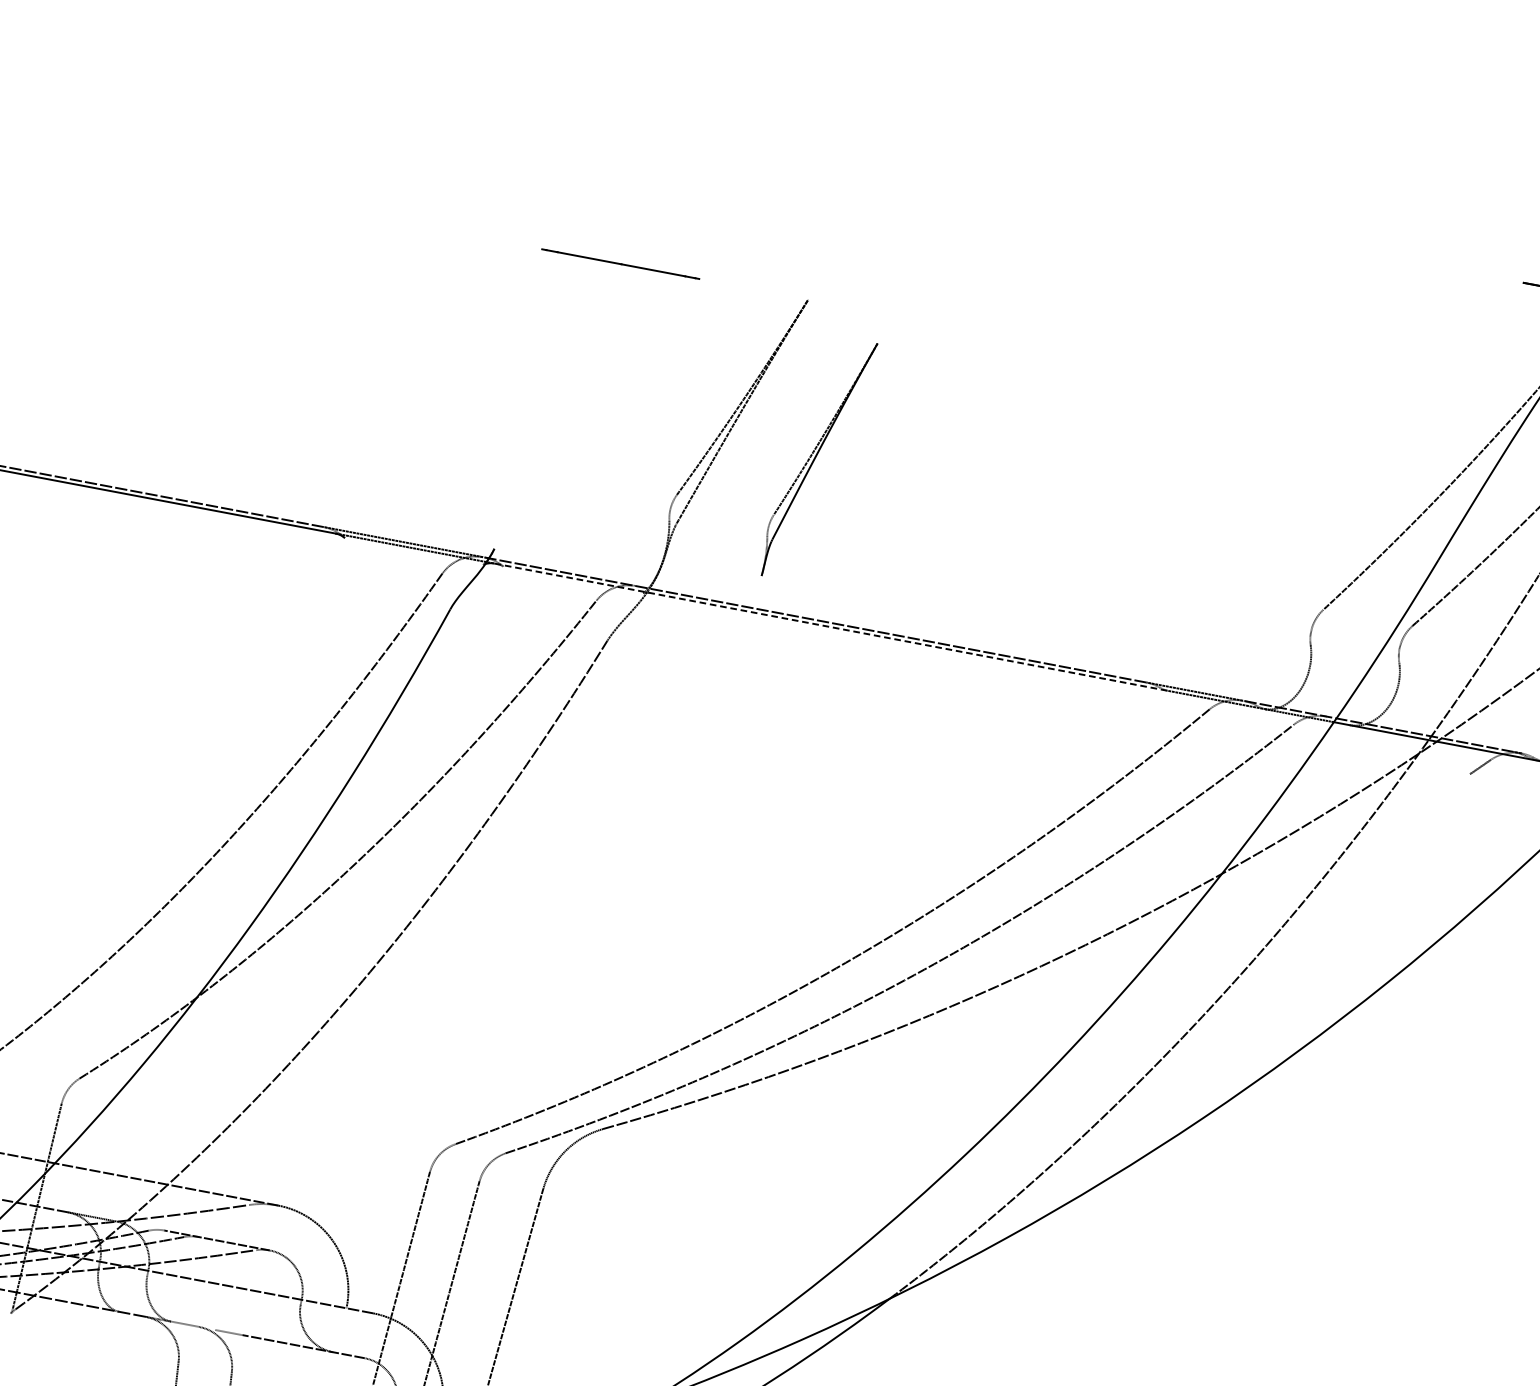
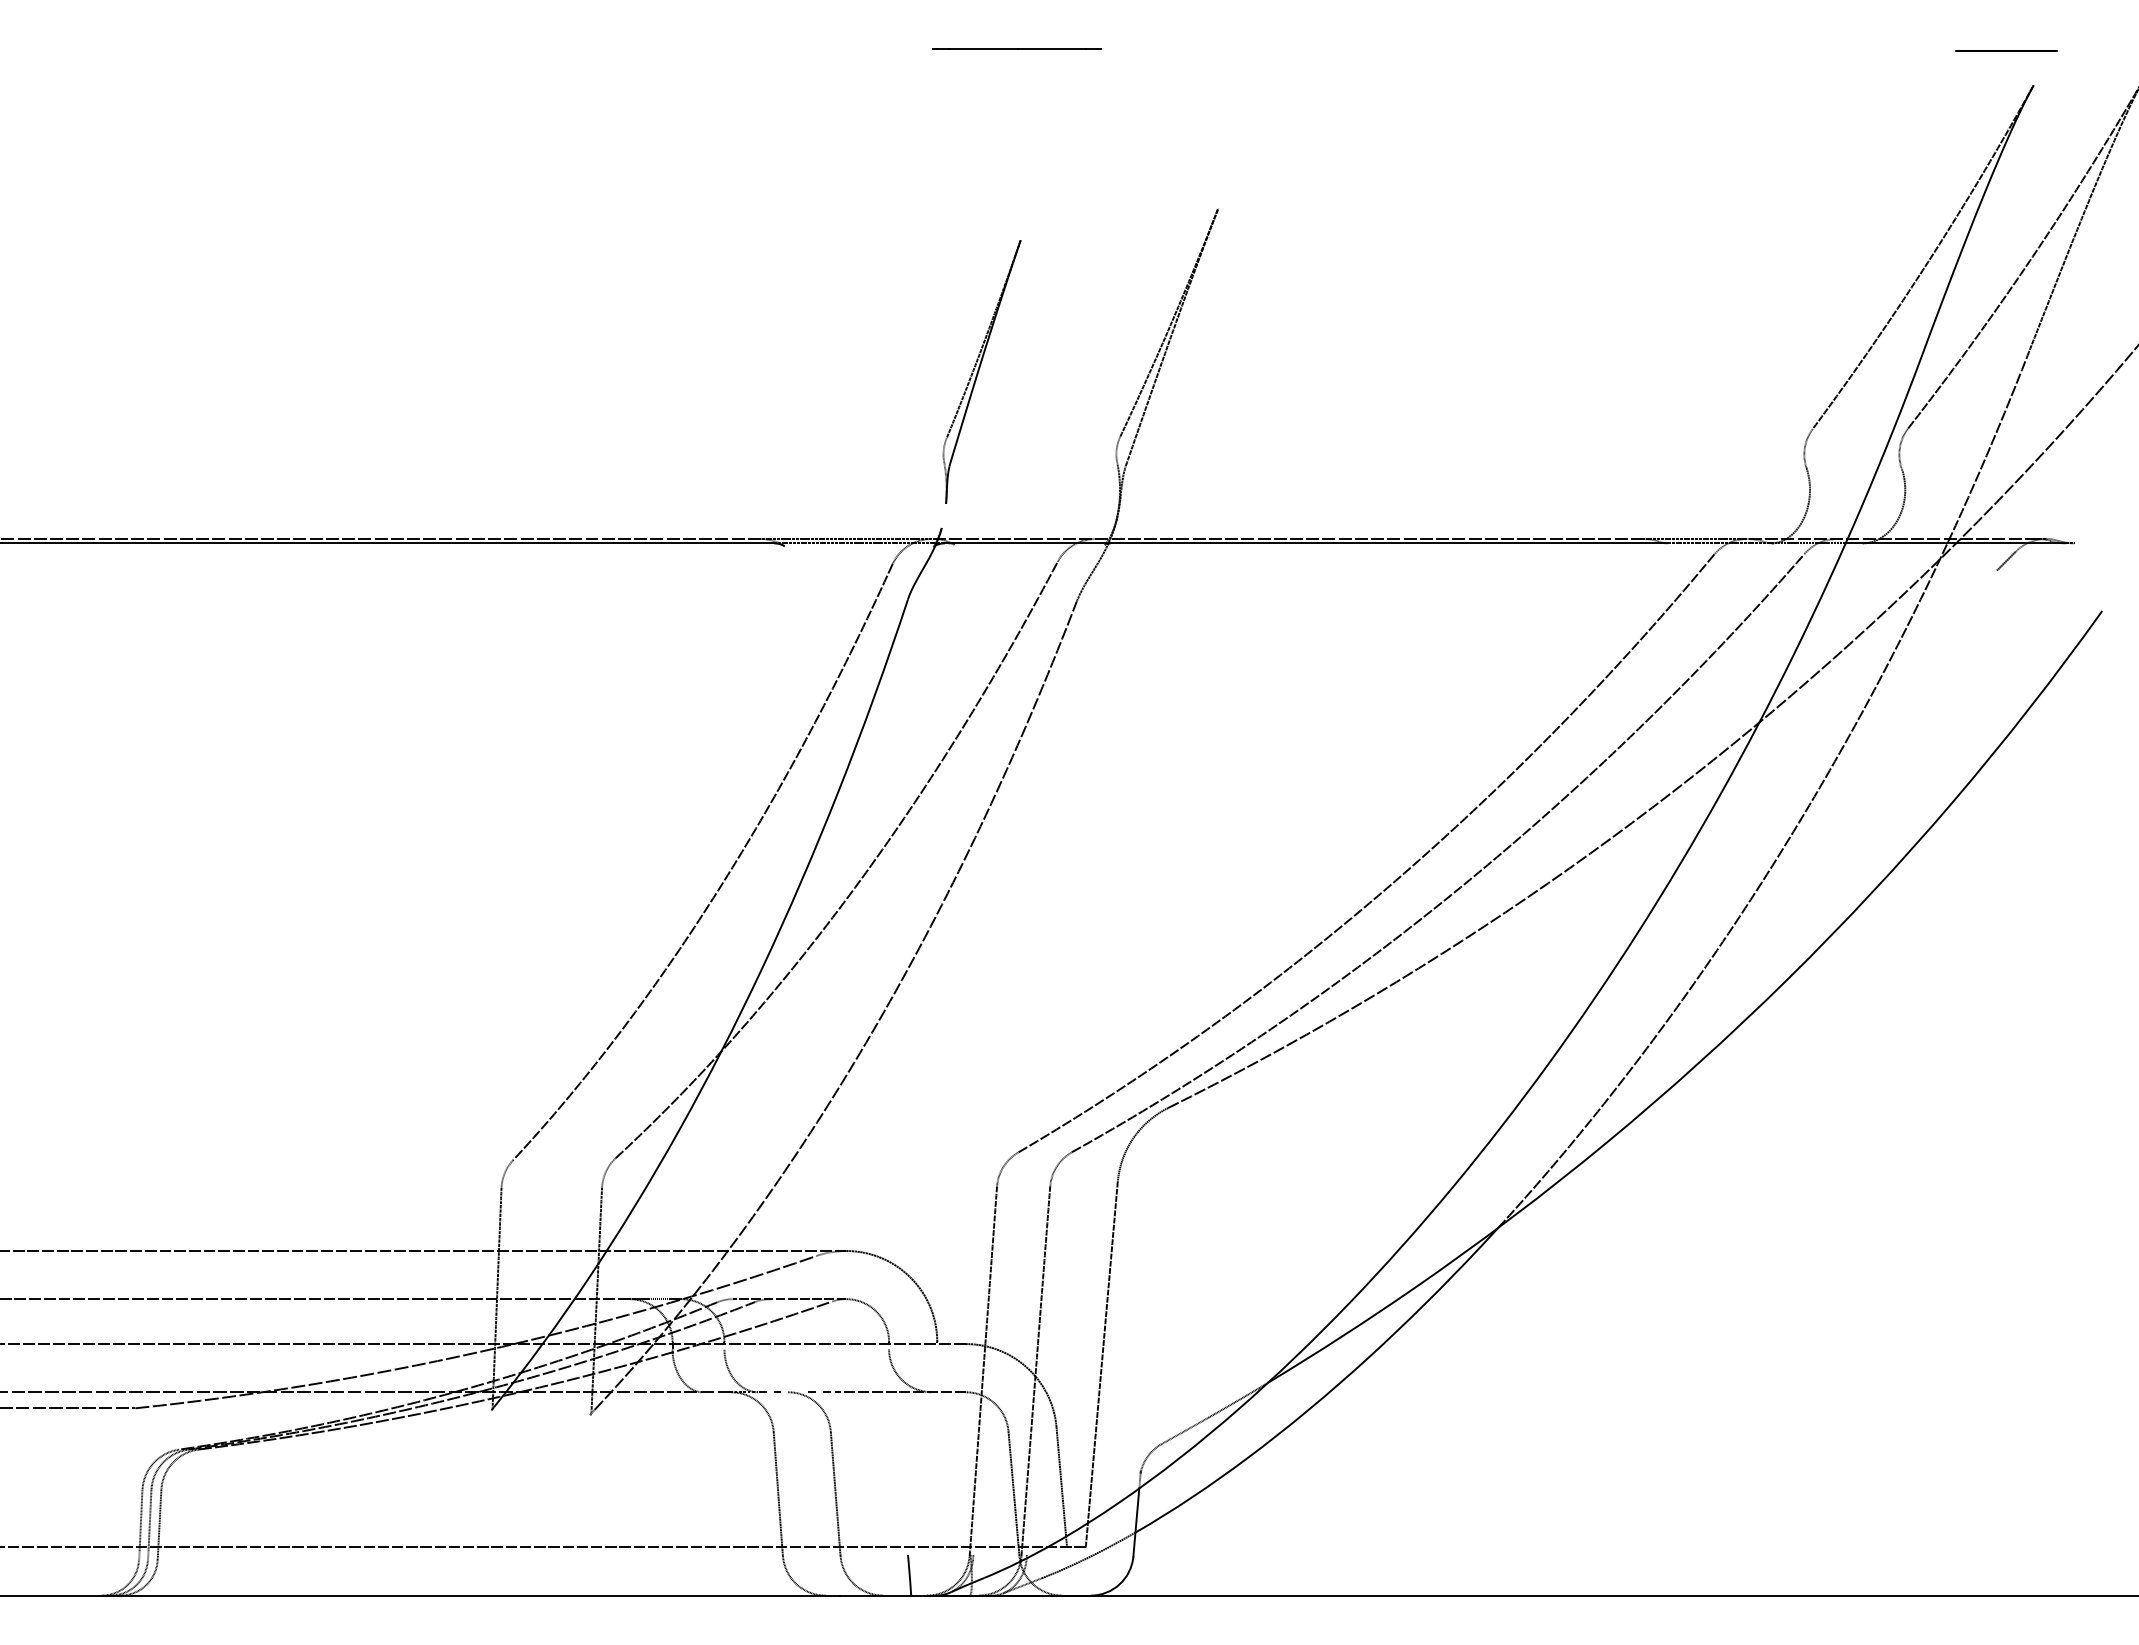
line: (620, 263) -> (1016, 48), moved
part: (817, 458) -> (981, 371), moved
line: (831, 627) -> (1306, 543), dashed -> solid

